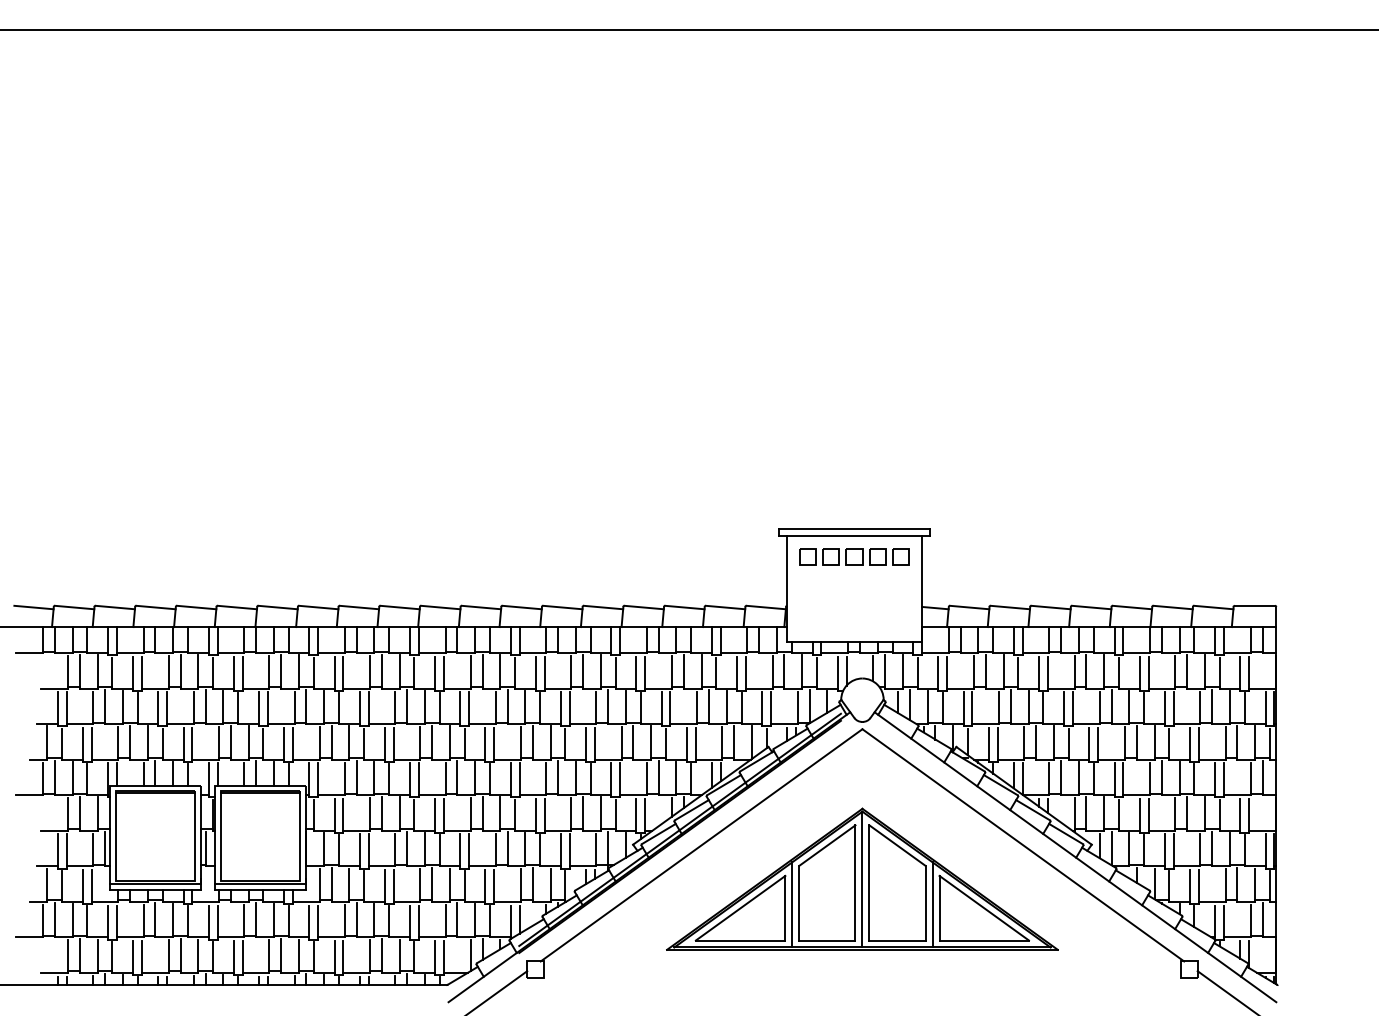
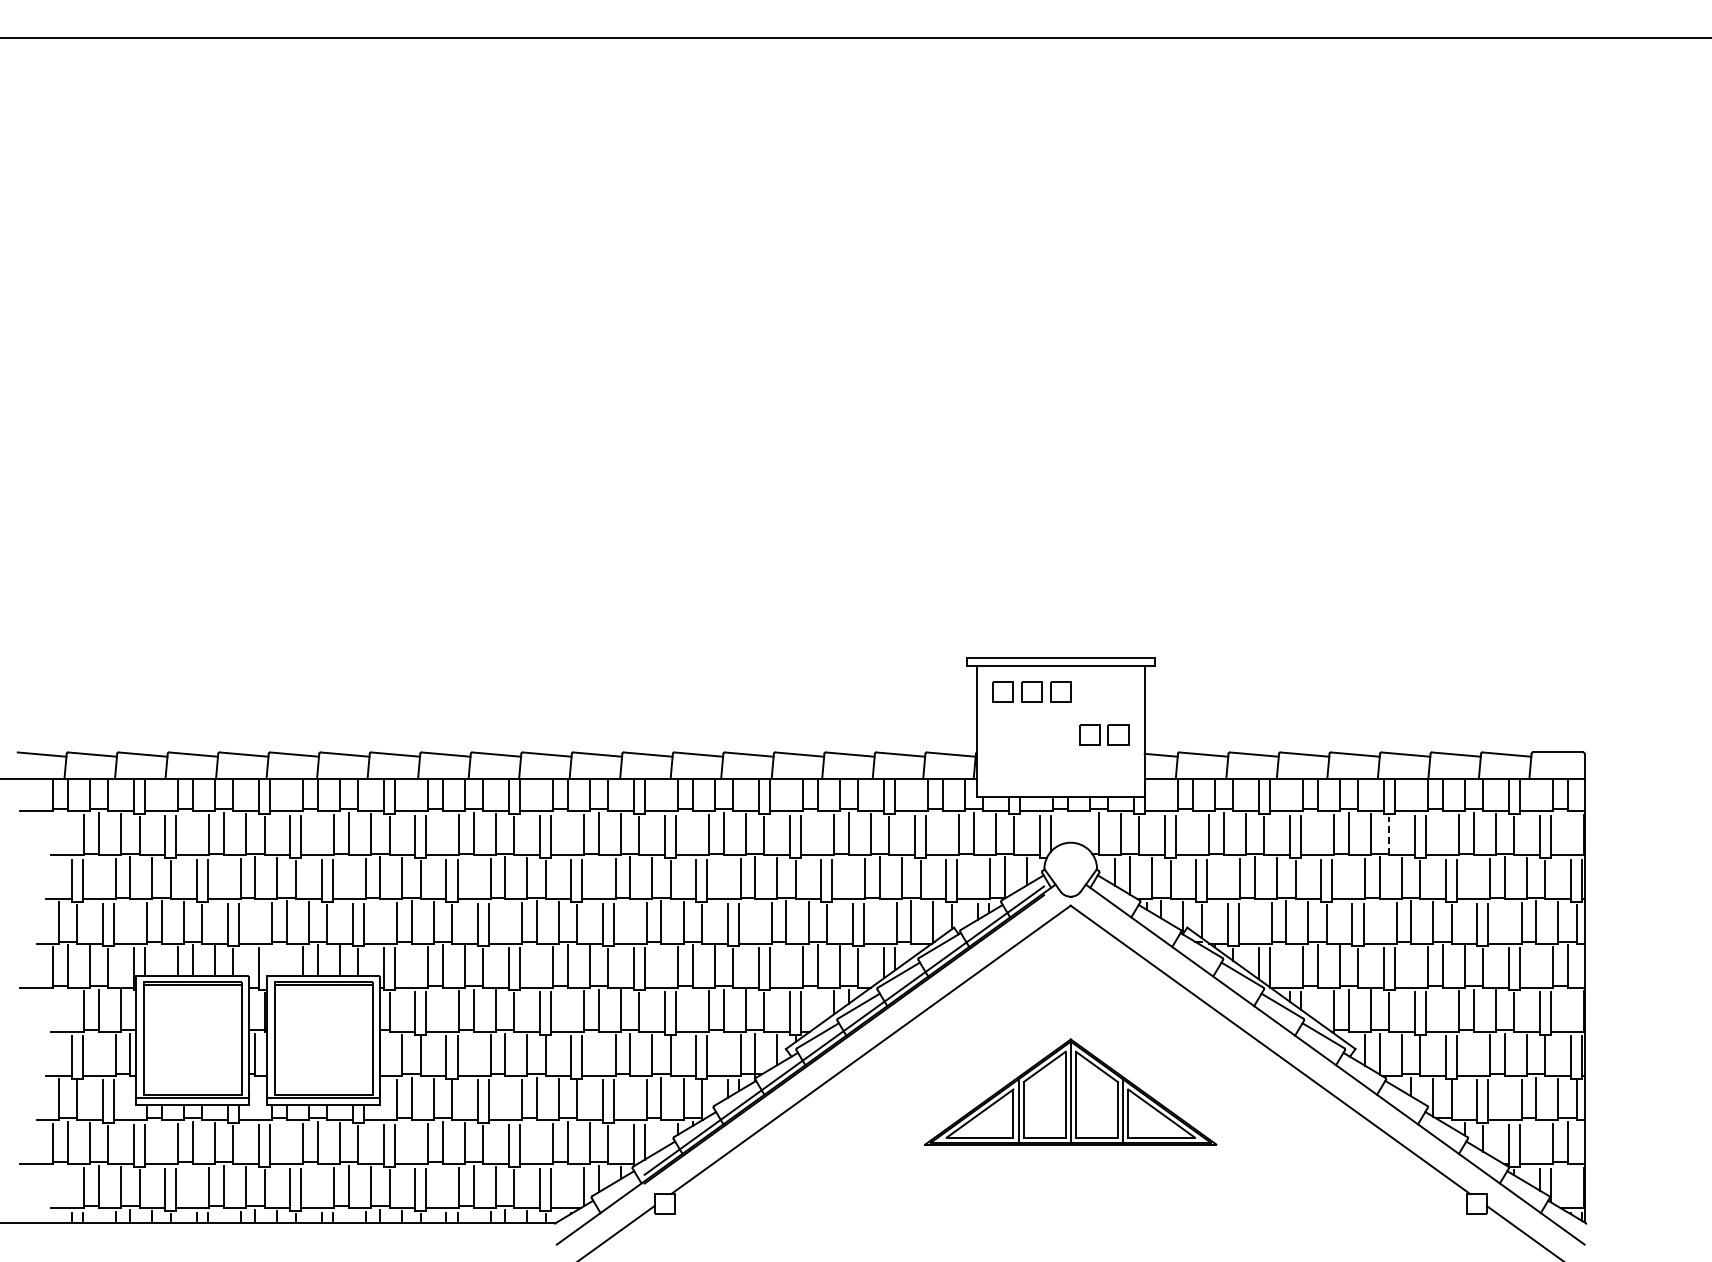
part: (889, 556) -> (1104, 734), moved
line: (873, 668) -> (1084, 830), removed
line: (1119, 672) -> (1389, 835), solid -> dashed
line: (217, 774) -> (270, 962), removed
part: (862, 878) -> (1070, 1091), size x0.6

